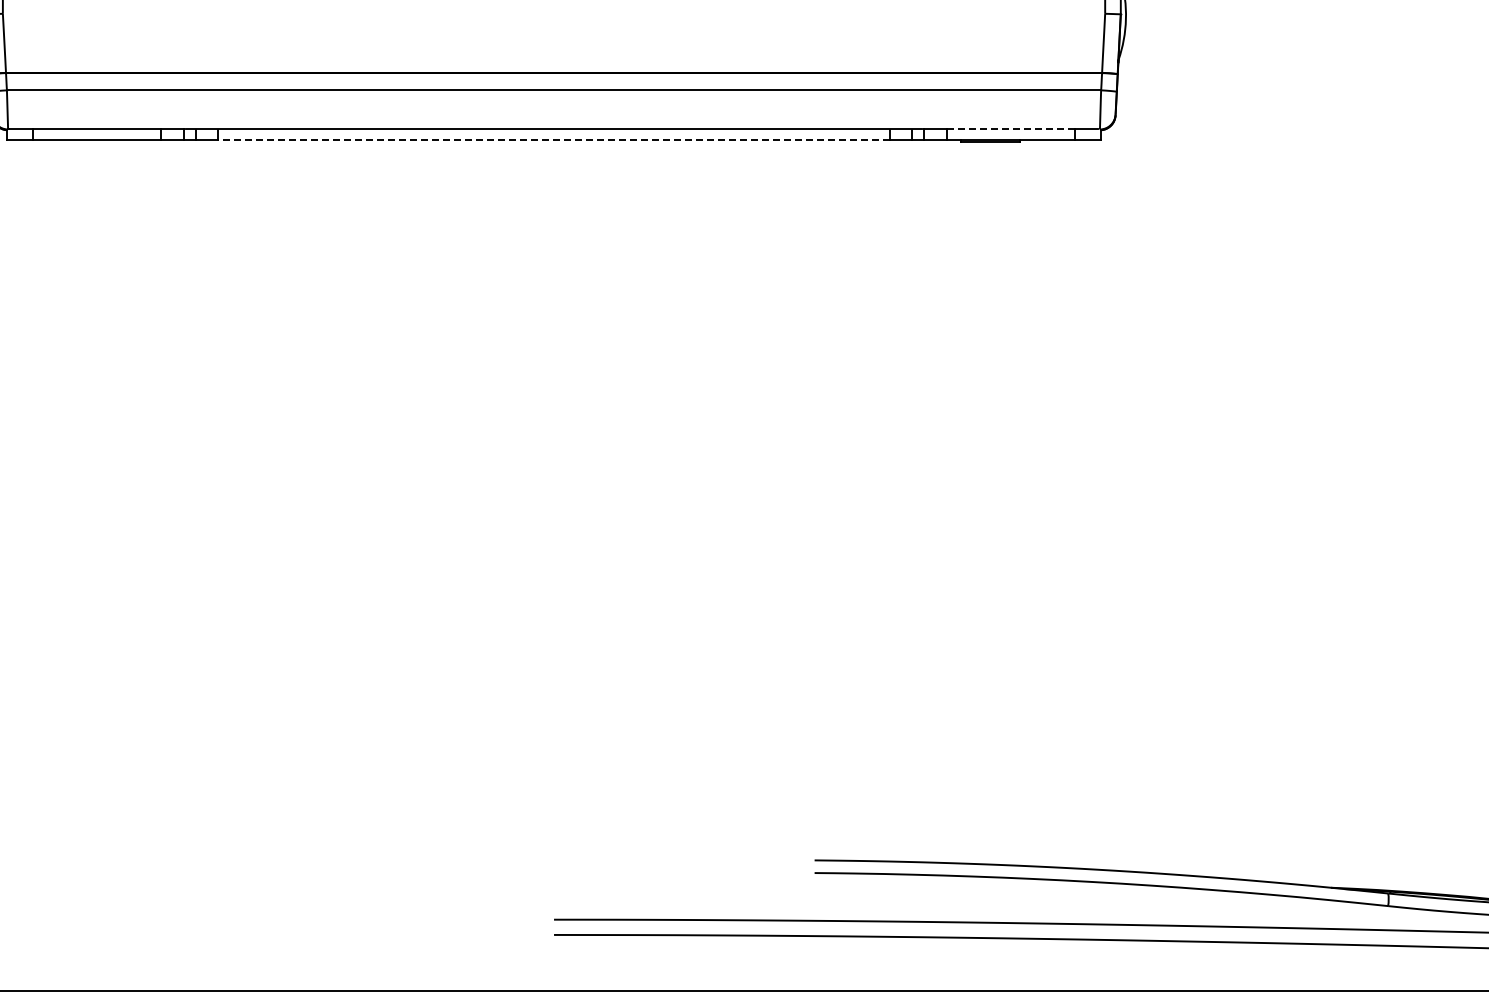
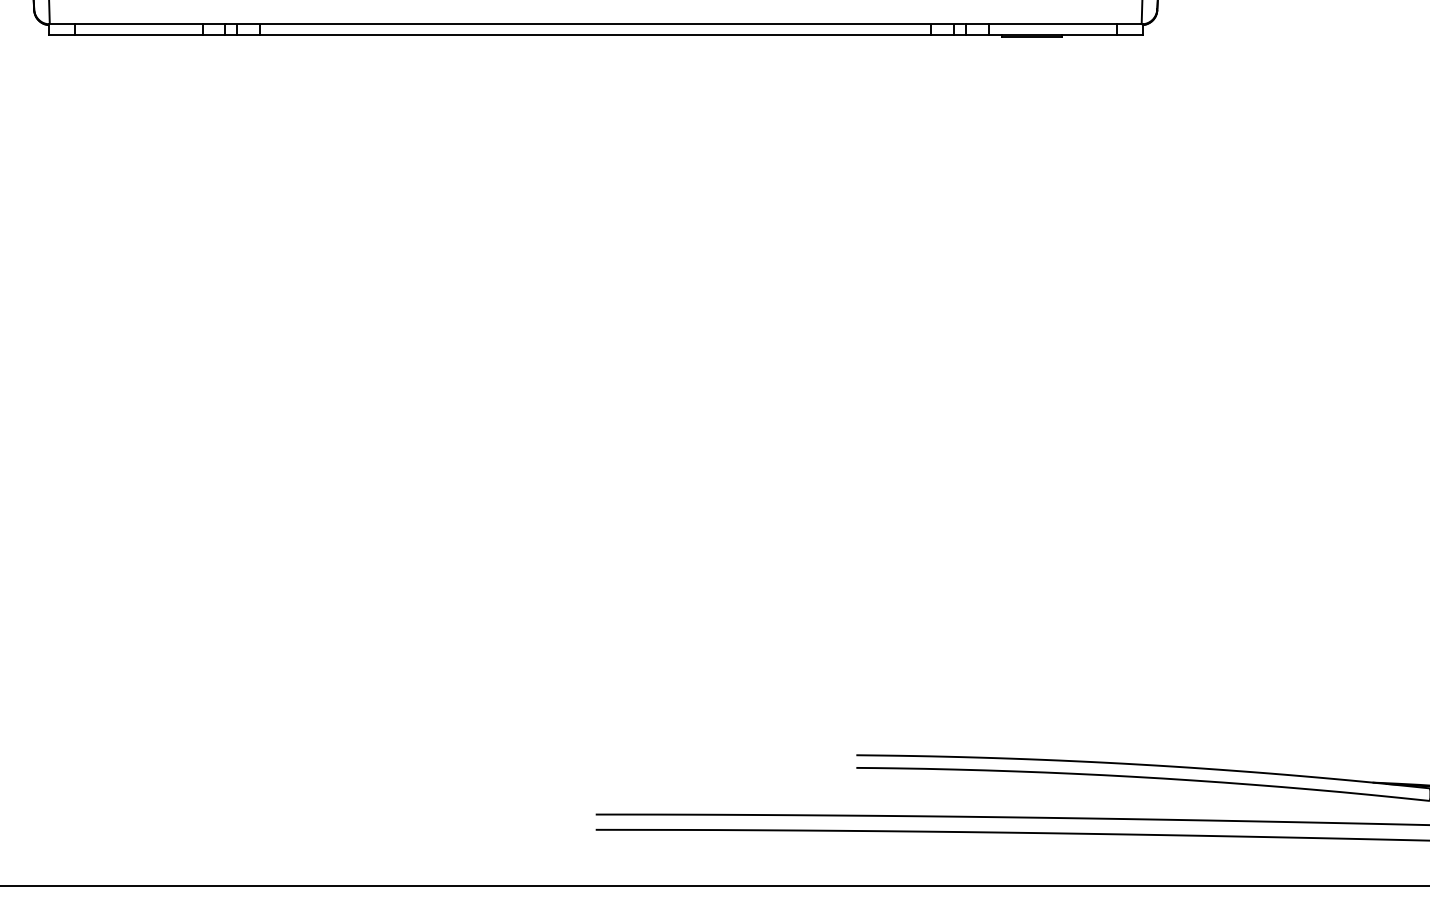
line: (1011, 129) -> (1053, 24), dashed -> solid
line: (554, 139) -> (596, 34), dashed -> solid

